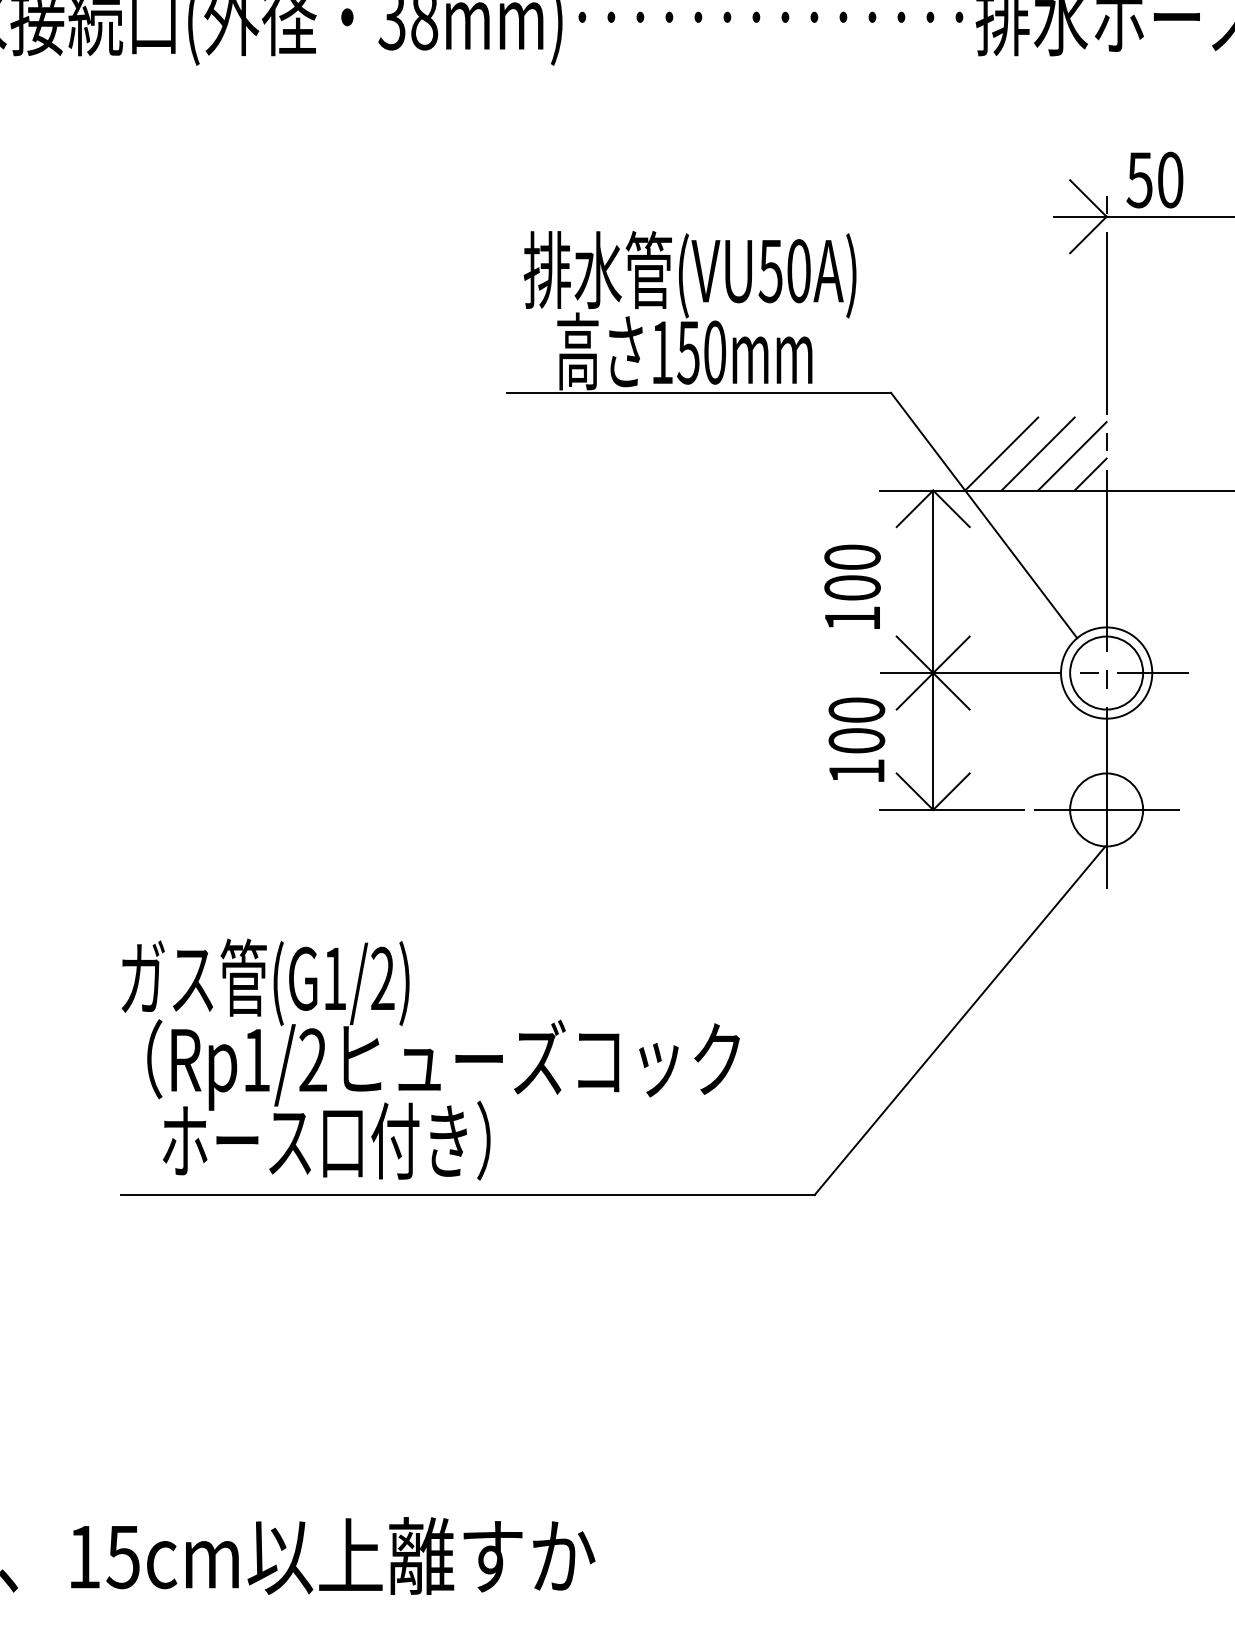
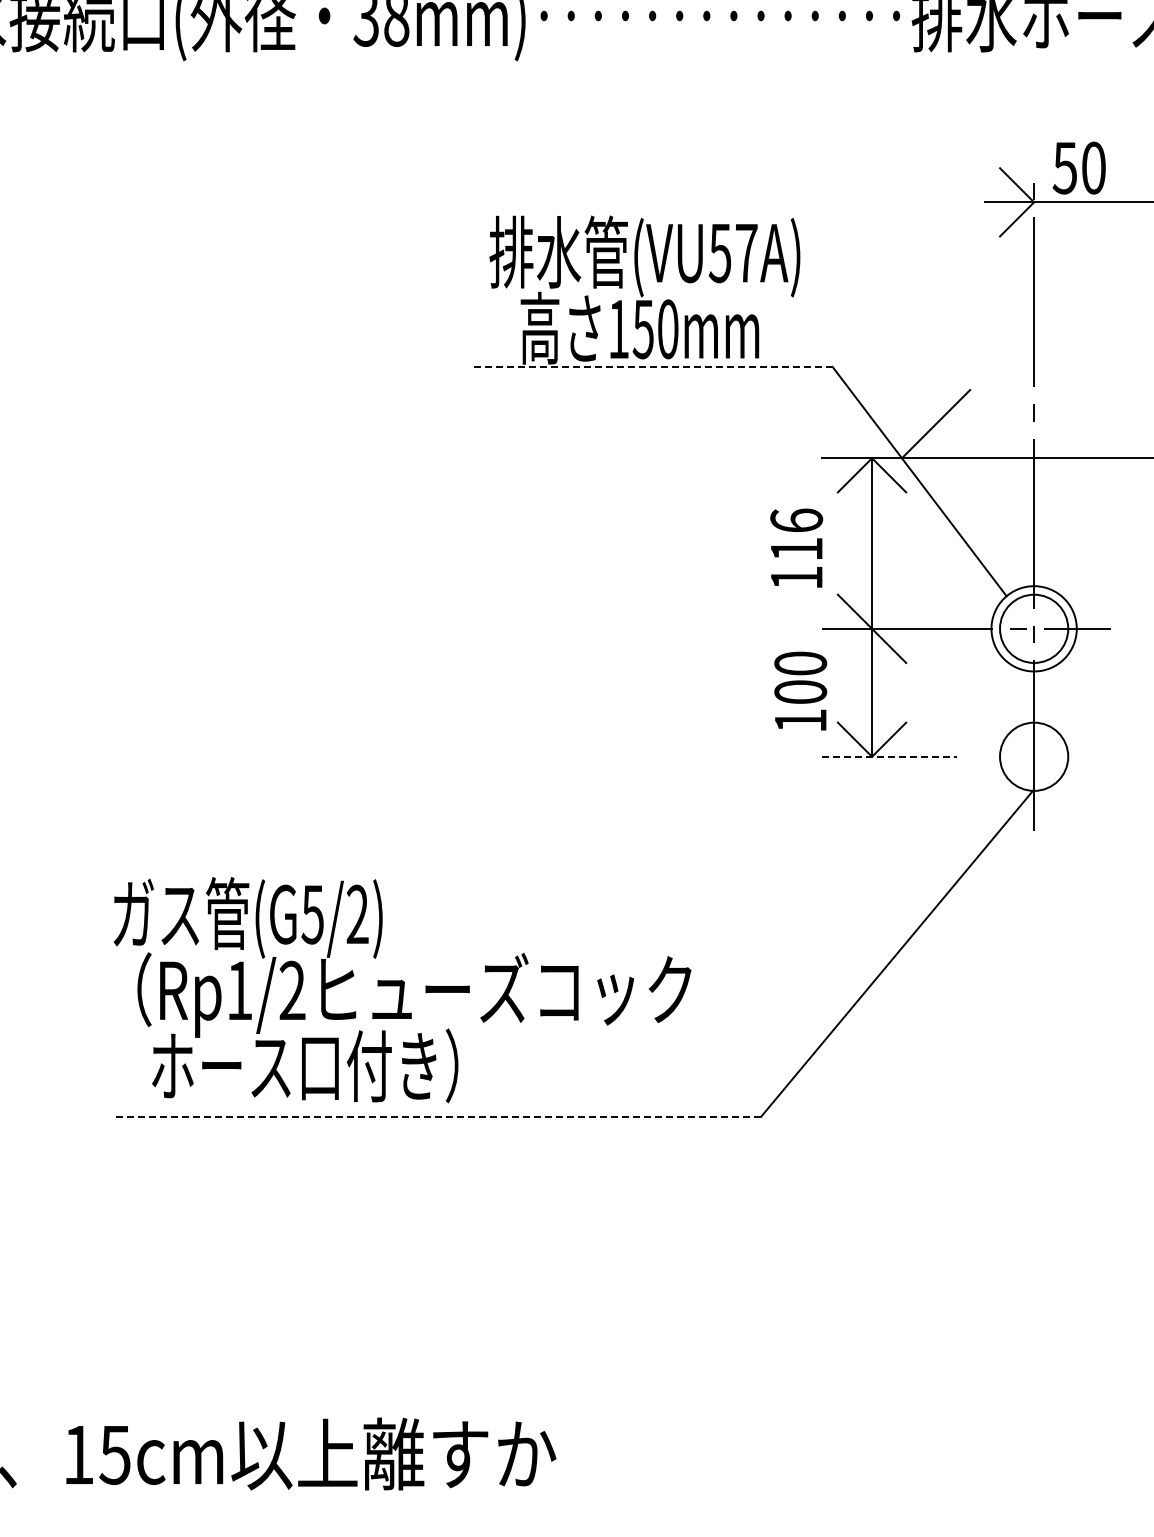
text: (798, 271) -> (746, 253), (VU50A) -> (VU57A)
line: (698, 392) -> (652, 366), solid -> dashed
line: (1038, 454) -> (970, 424), removed
line: (1072, 456) -> (1002, 426), removed
line: (1090, 474) -> (1019, 443), removed
text: (852, 572) -> (796, 534), 100 -> 116
line: (932, 672) -> (871, 628), removed
line: (951, 809) -> (889, 756), solid -> dashed
line: (1105, 809) -> (1033, 756), removed
text: (334, 978) -> (312, 914), (G1/2) -> (G5/2)
line: (467, 1194) -> (436, 1116), solid -> dashed

